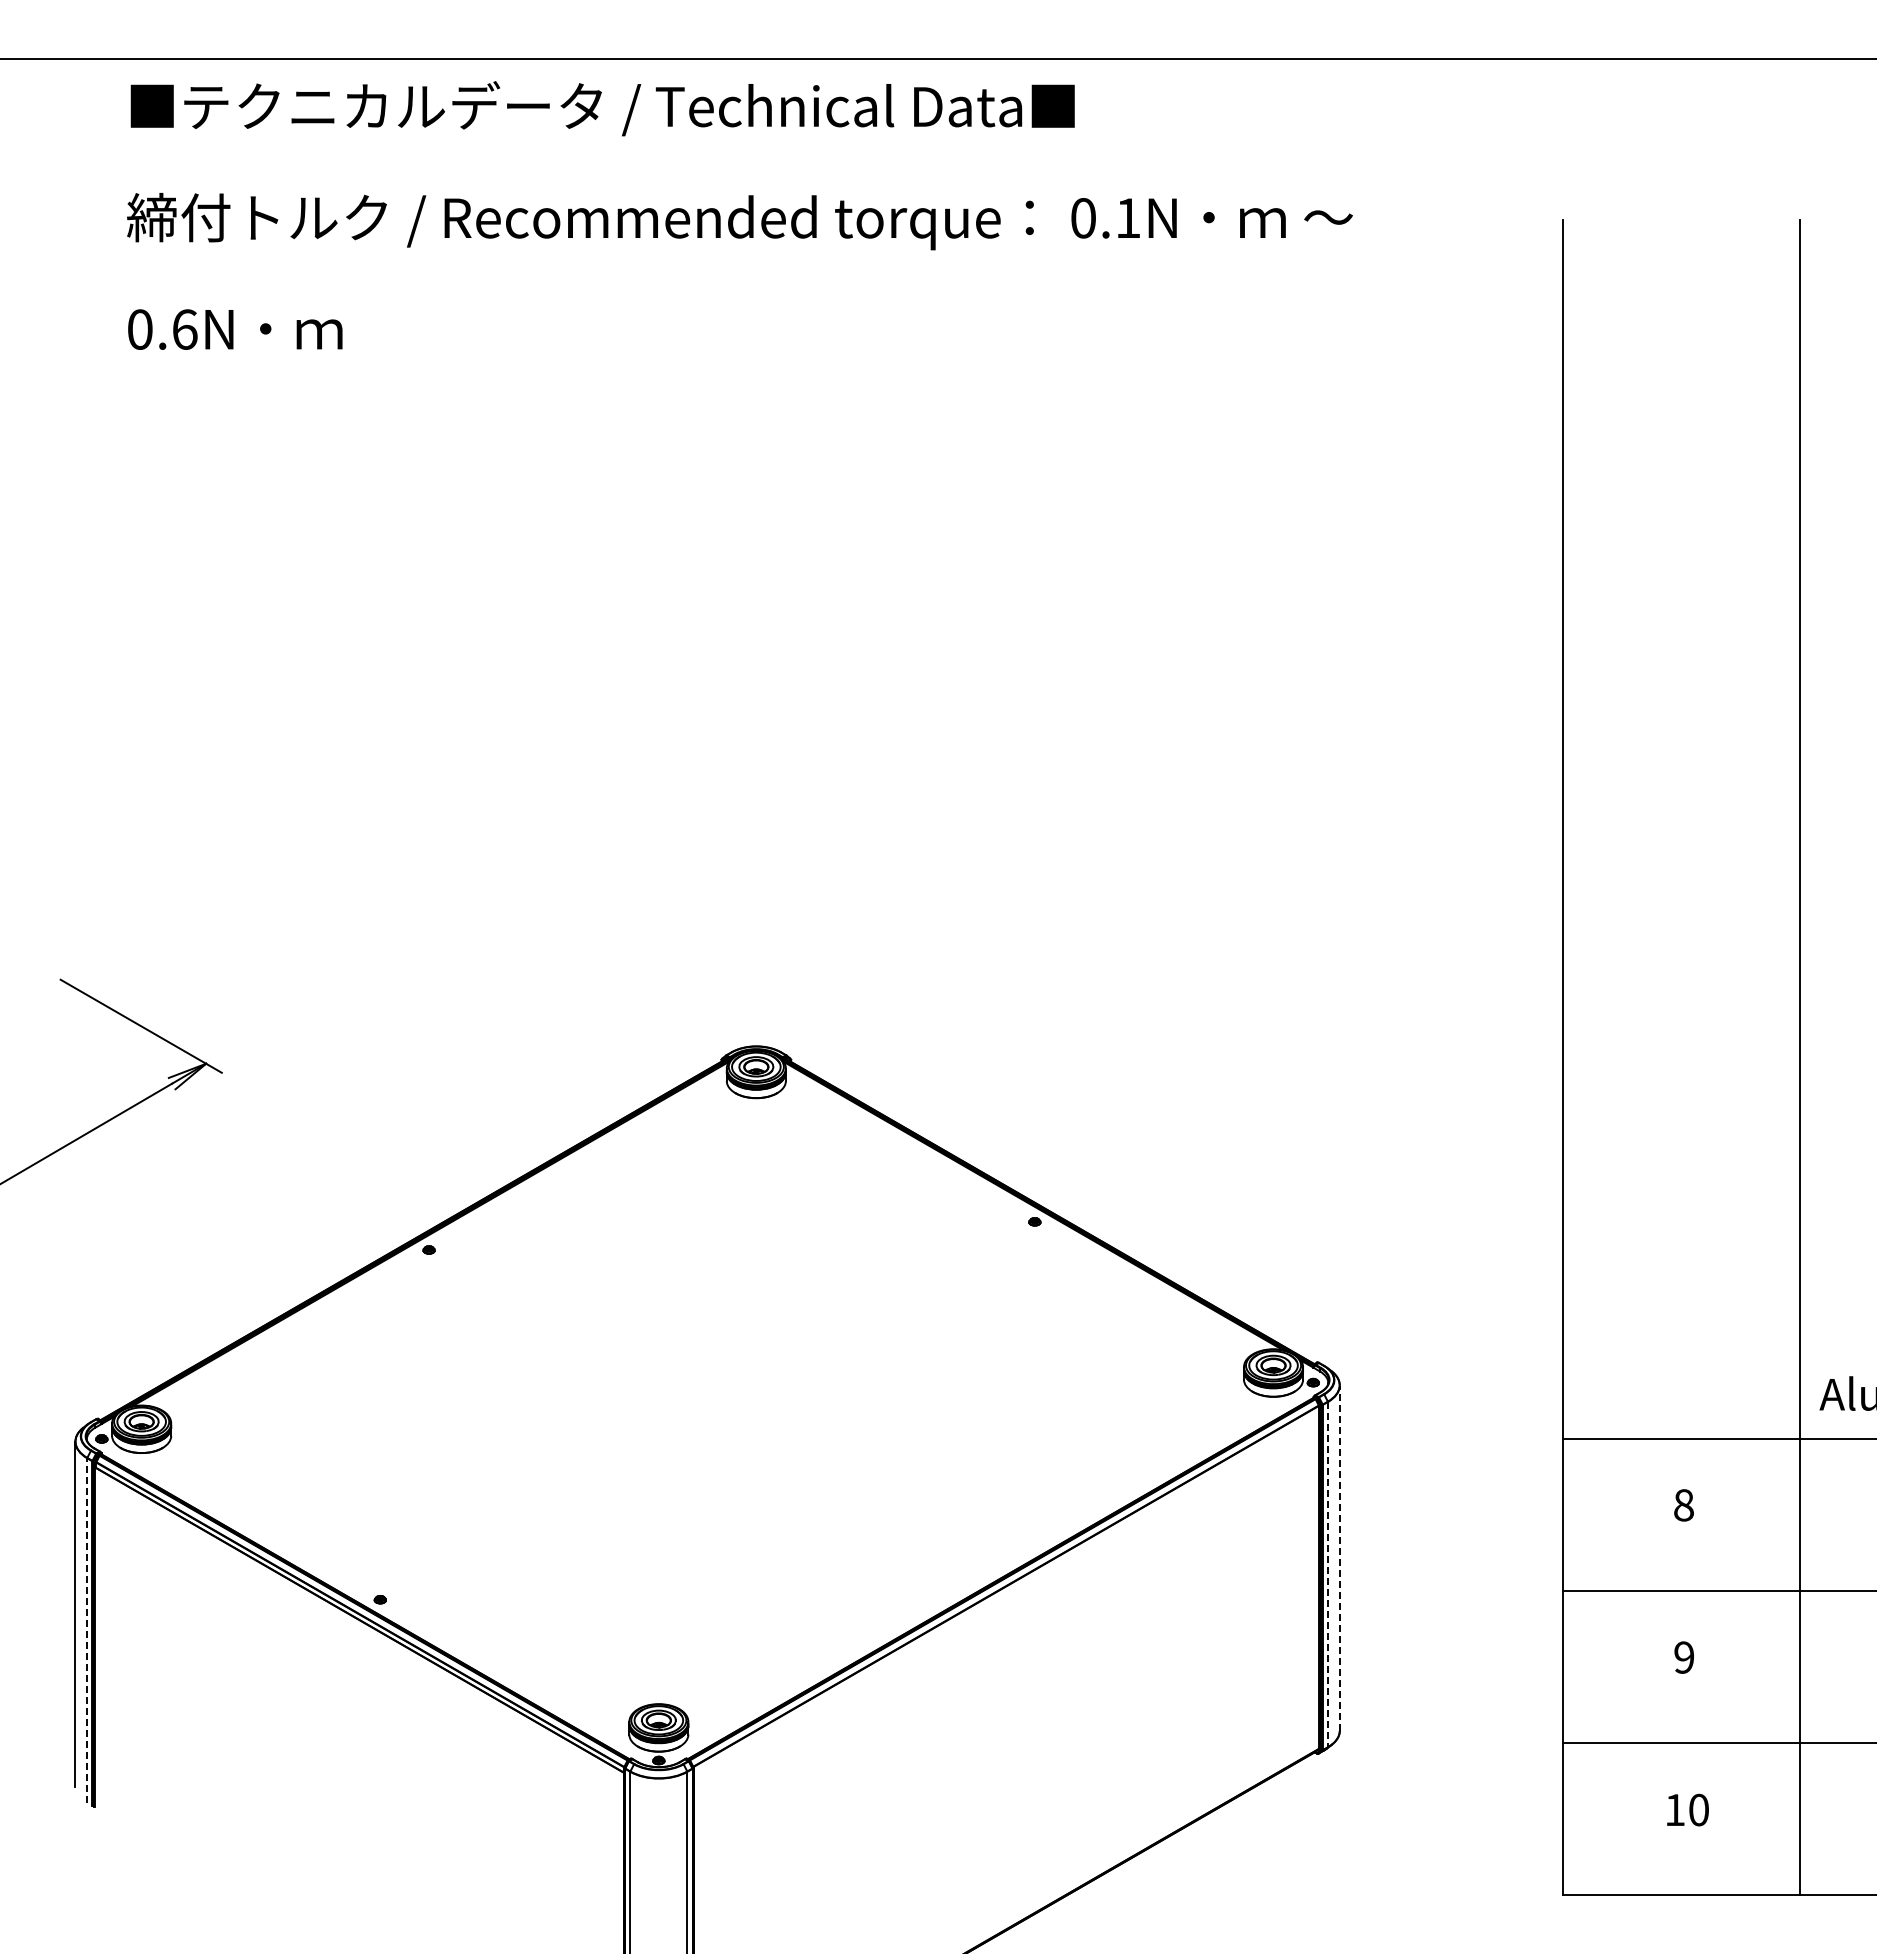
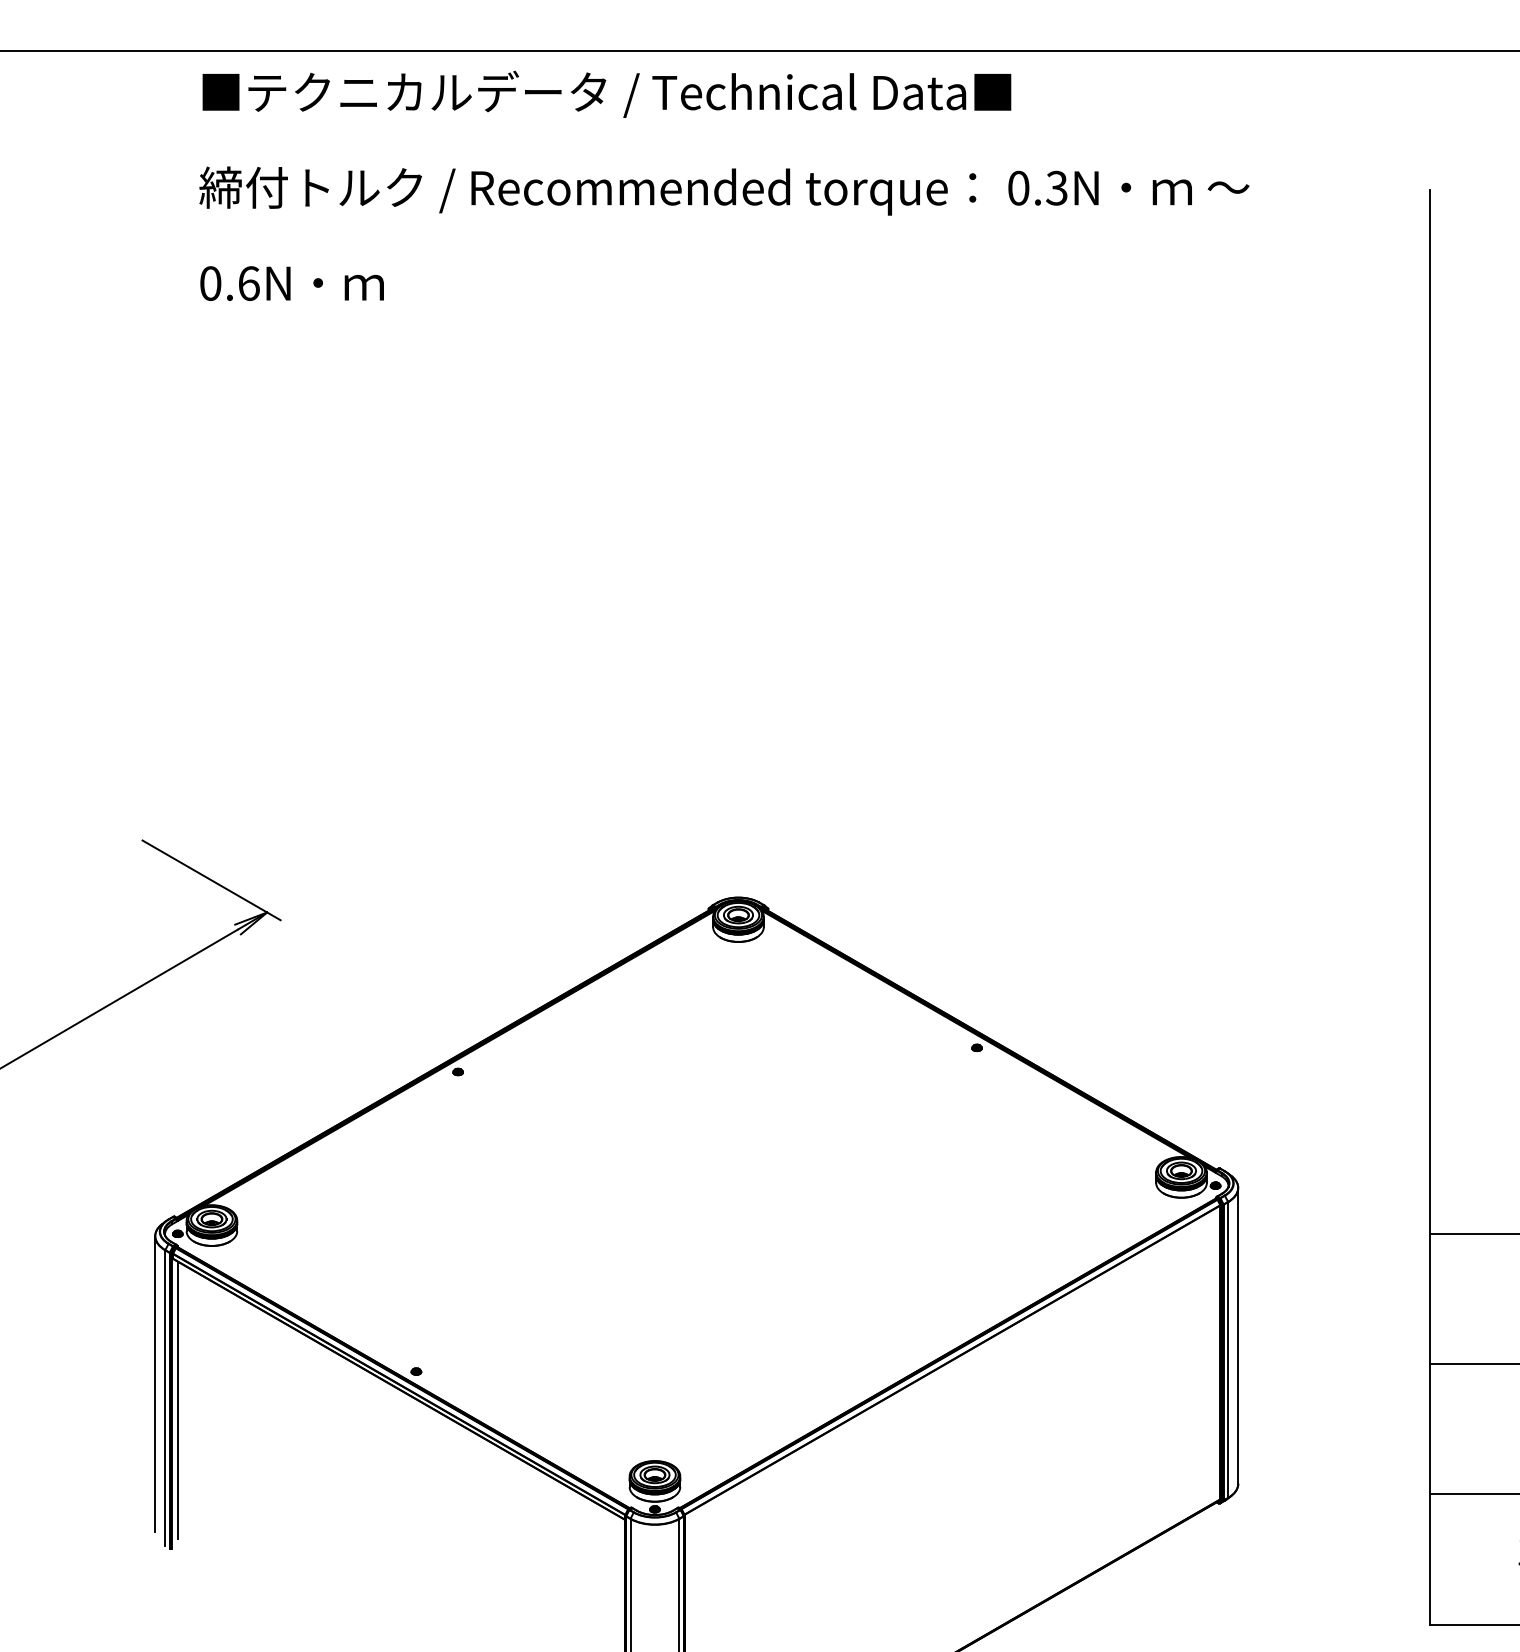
text: (1127, 218) -> (1056, 188), 0.1N -> 0.3N
line: (1339, 1558) -> (1238, 1336), dashed -> solid
line: (1328, 1574) -> (1228, 1349), dashed -> solid
line: (87, 1630) -> (165, 1397), dashed -> solid
line: (102, 1633) -> (178, 1400), added

